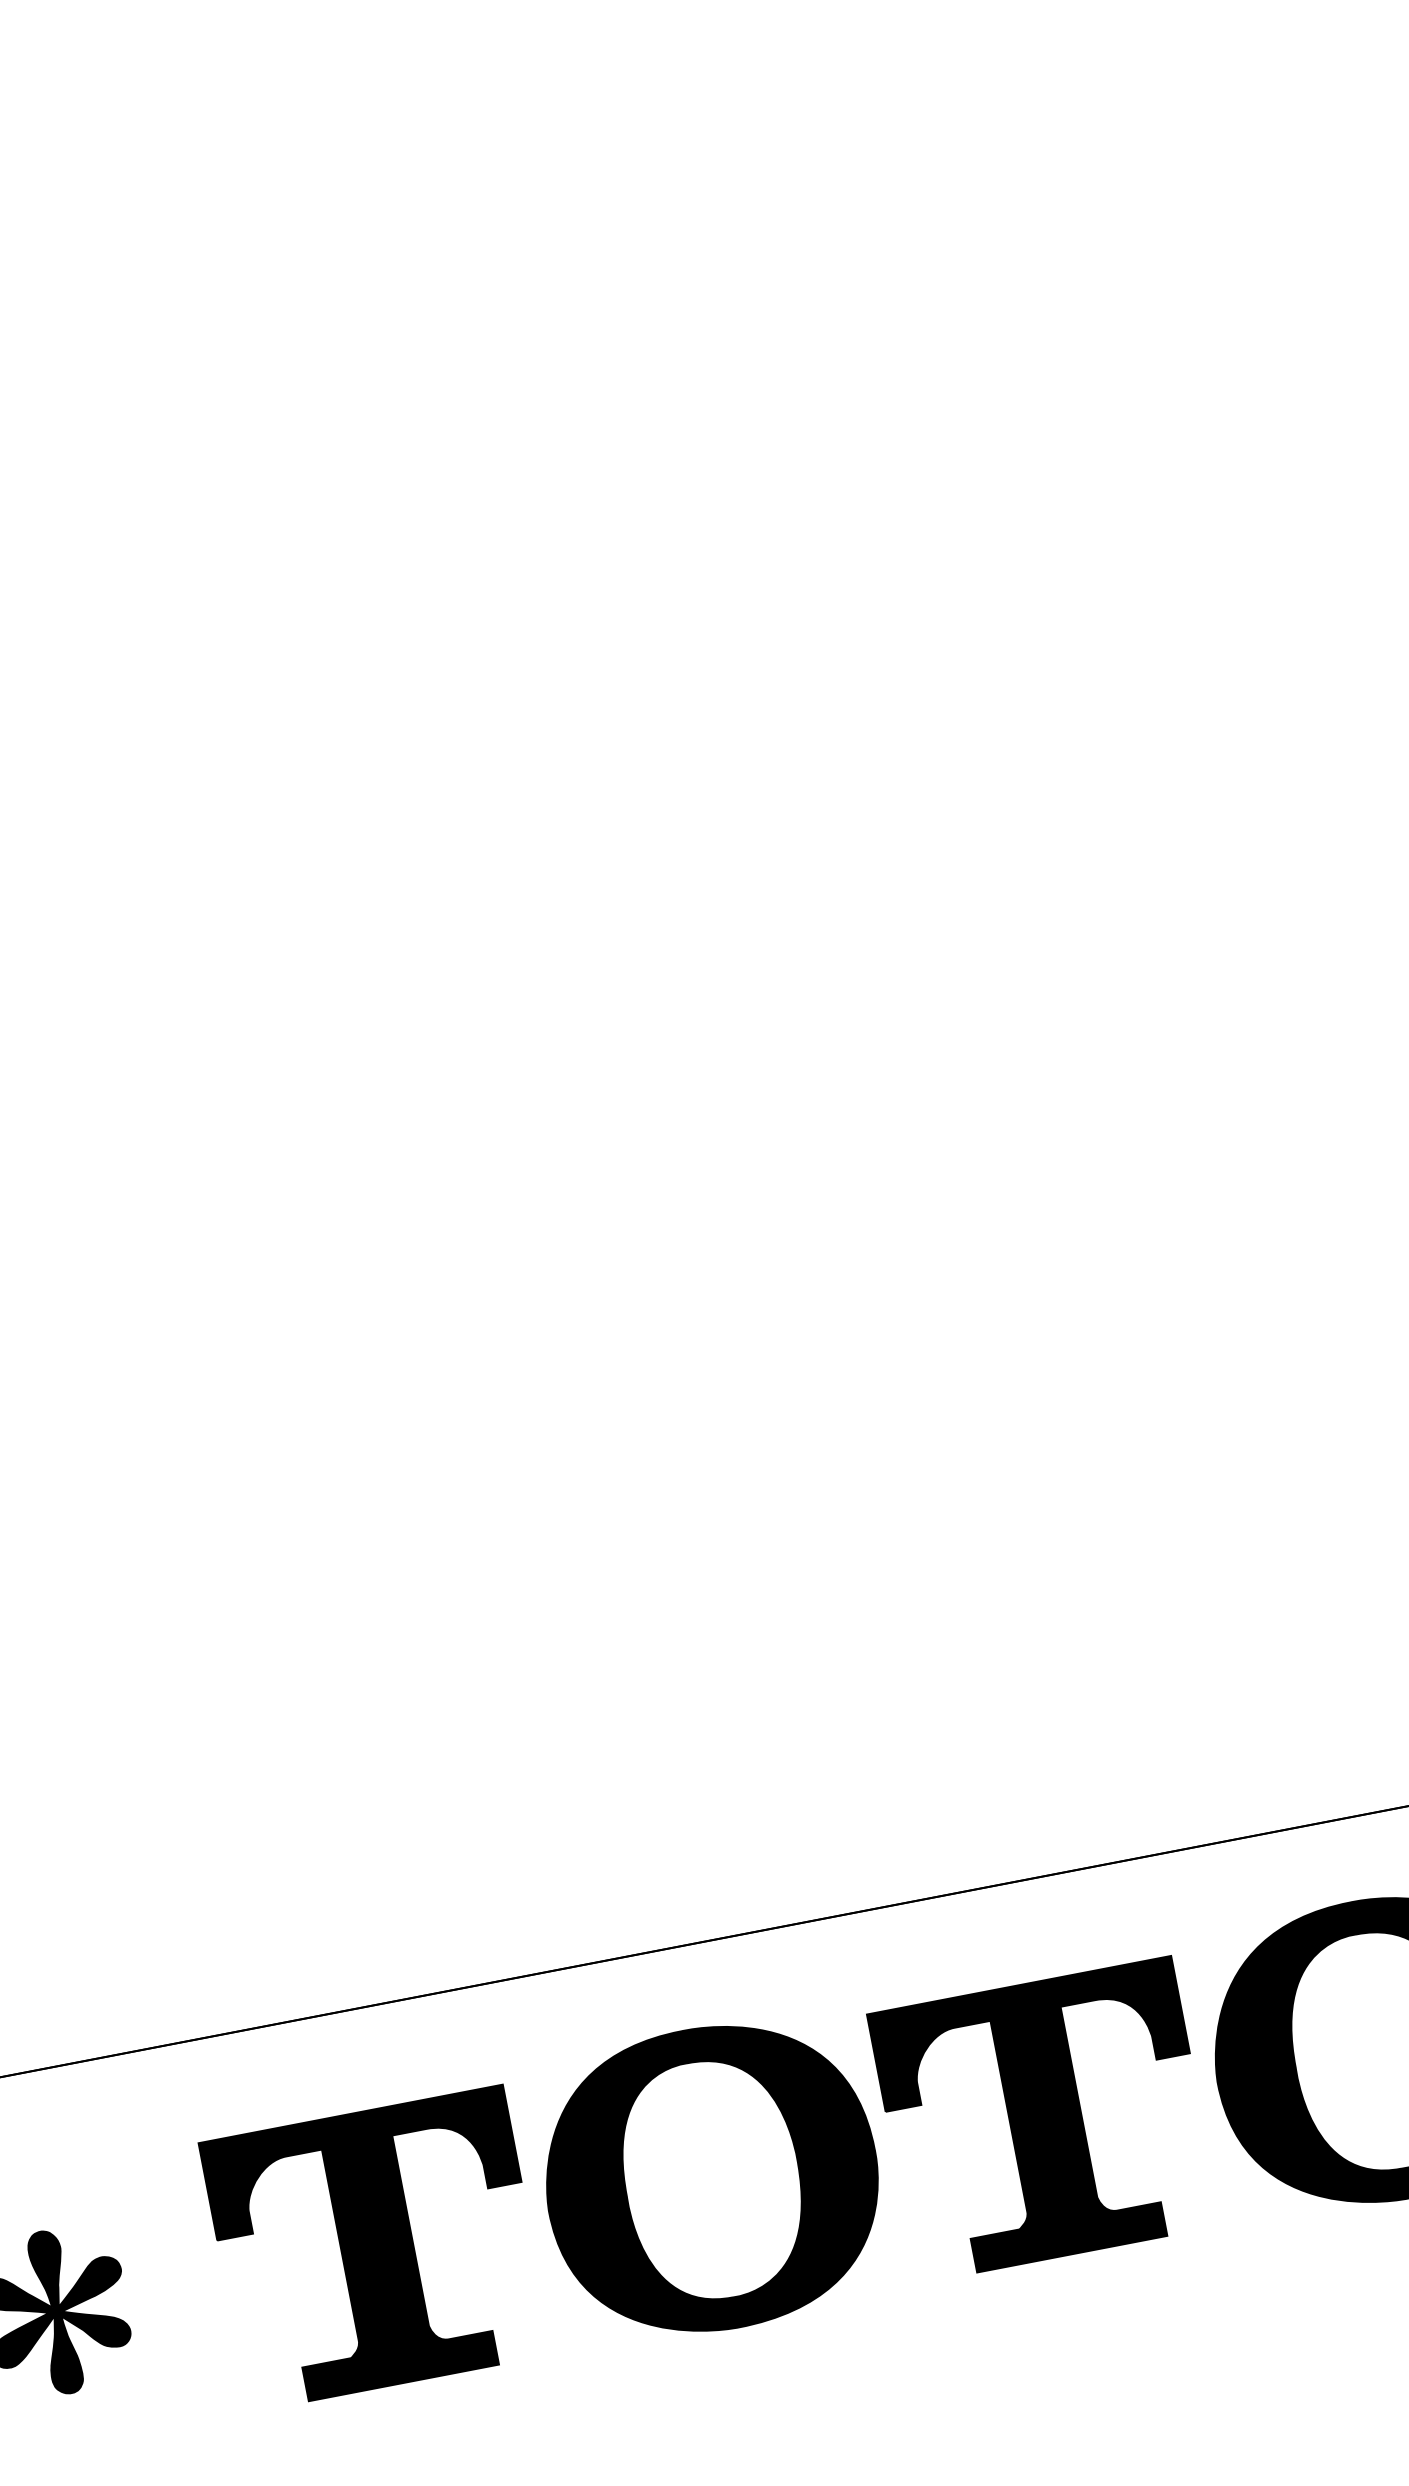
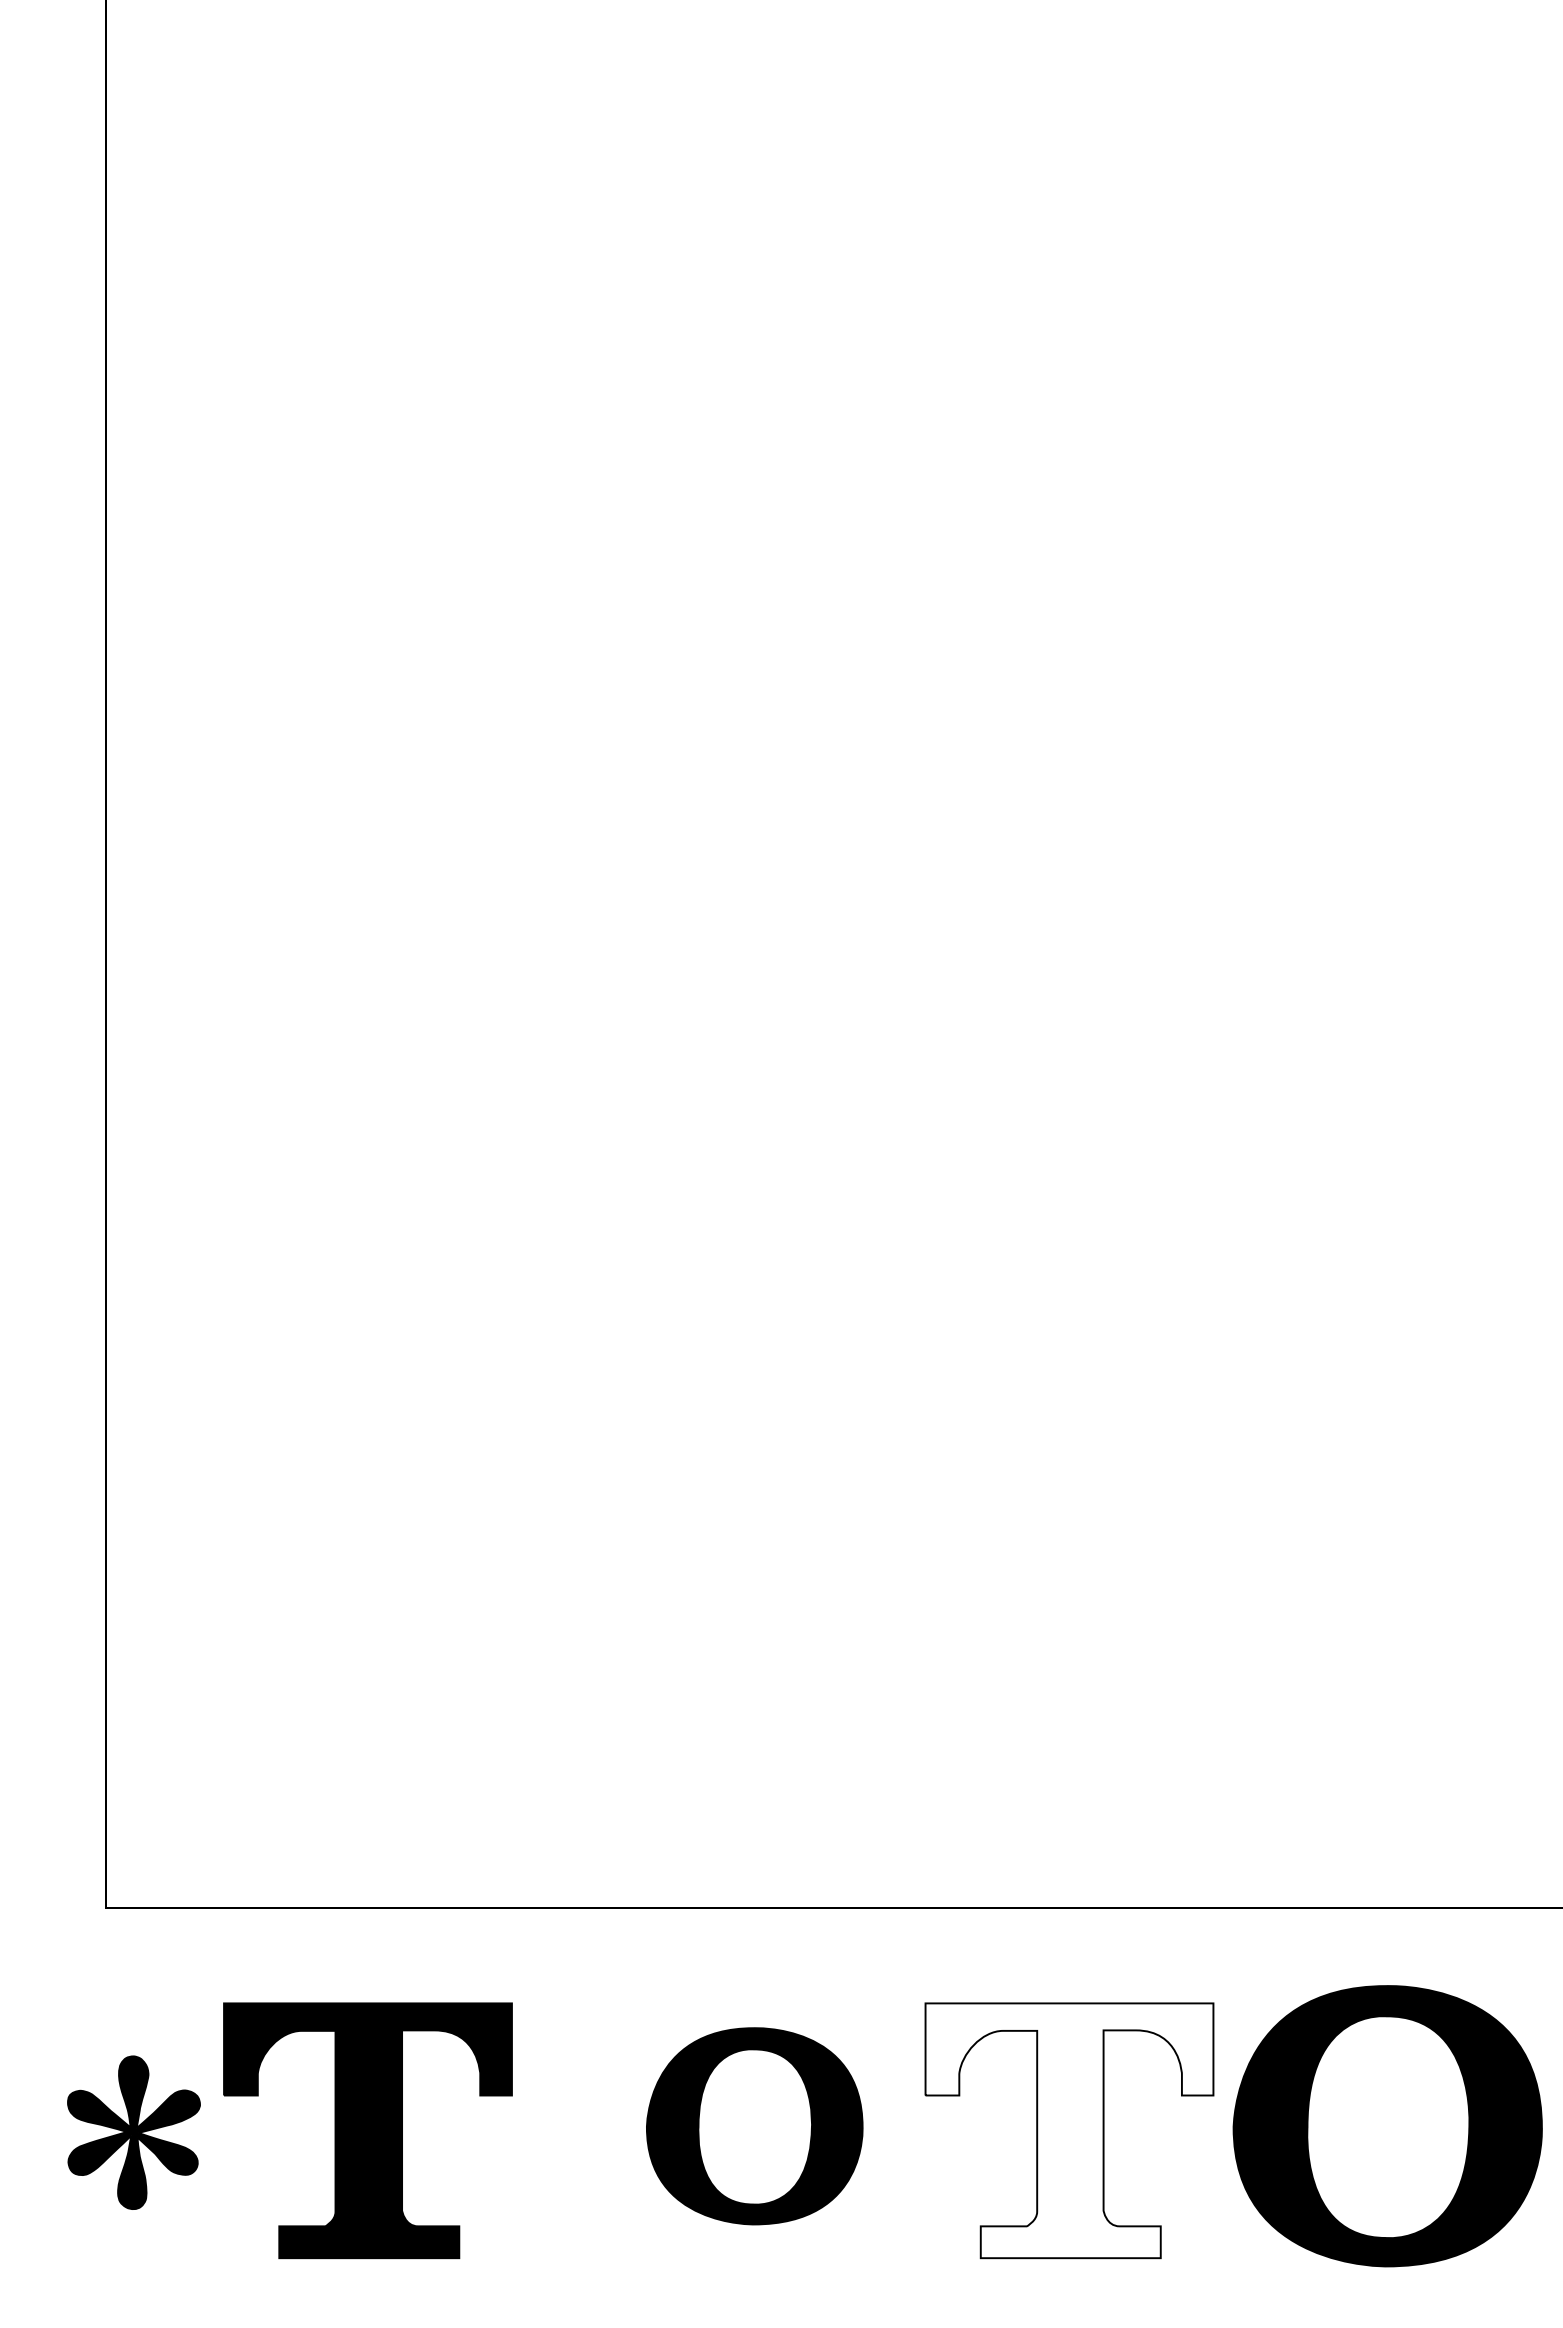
fill: (1044, 2119) -> (1069, 2130), removed
part: (711, 2179) -> (754, 2126), size x0.7
part: (376, 2248) -> (367, 2130), moved

